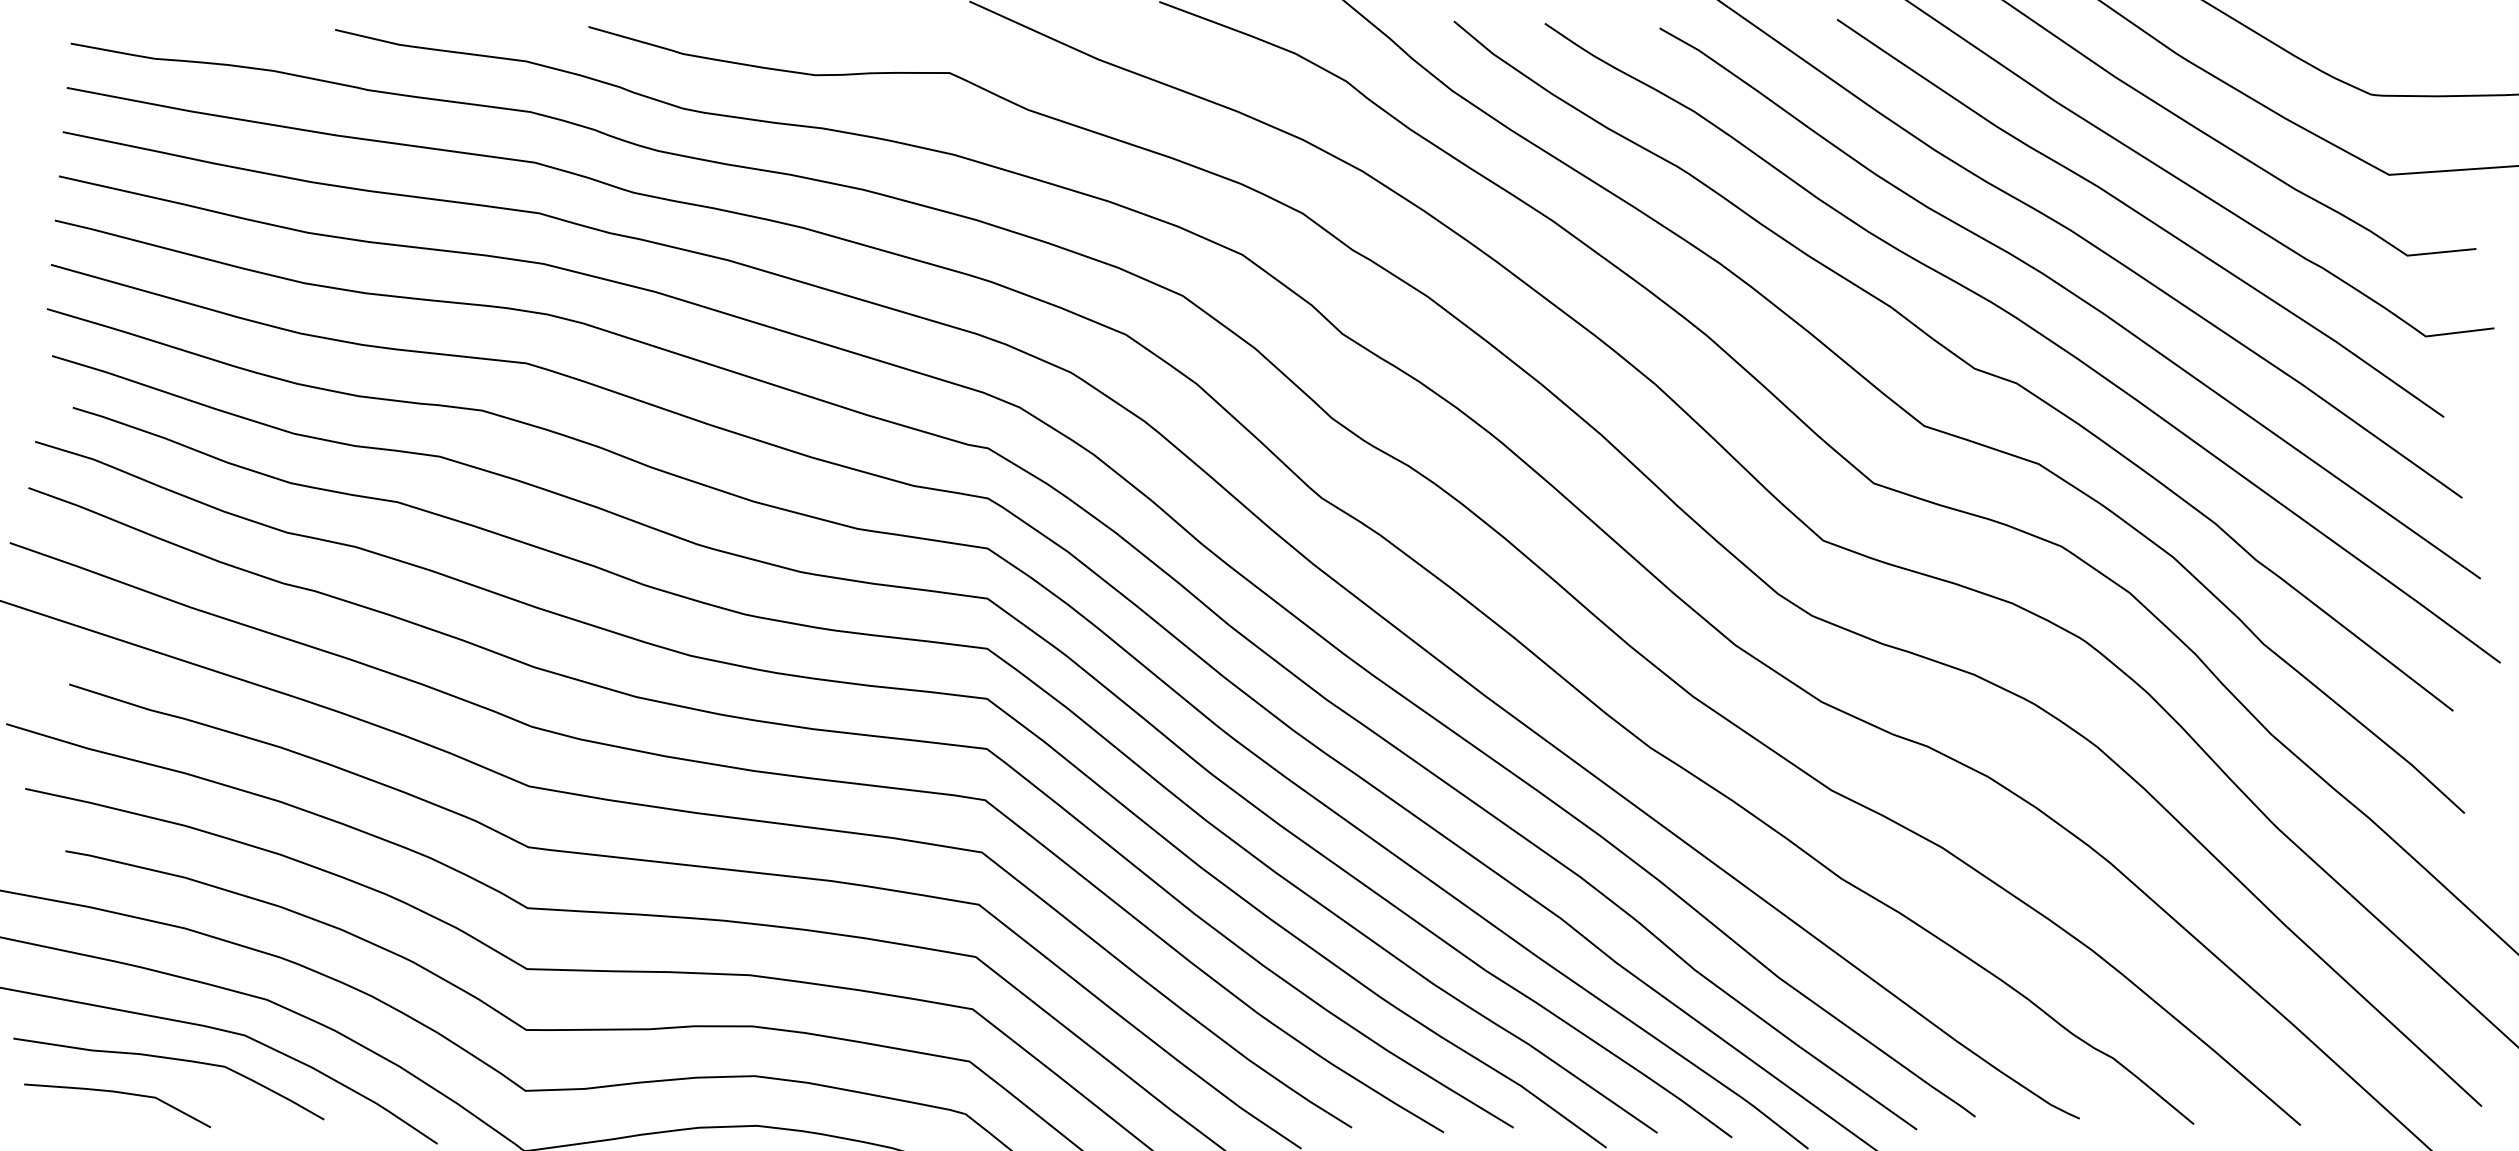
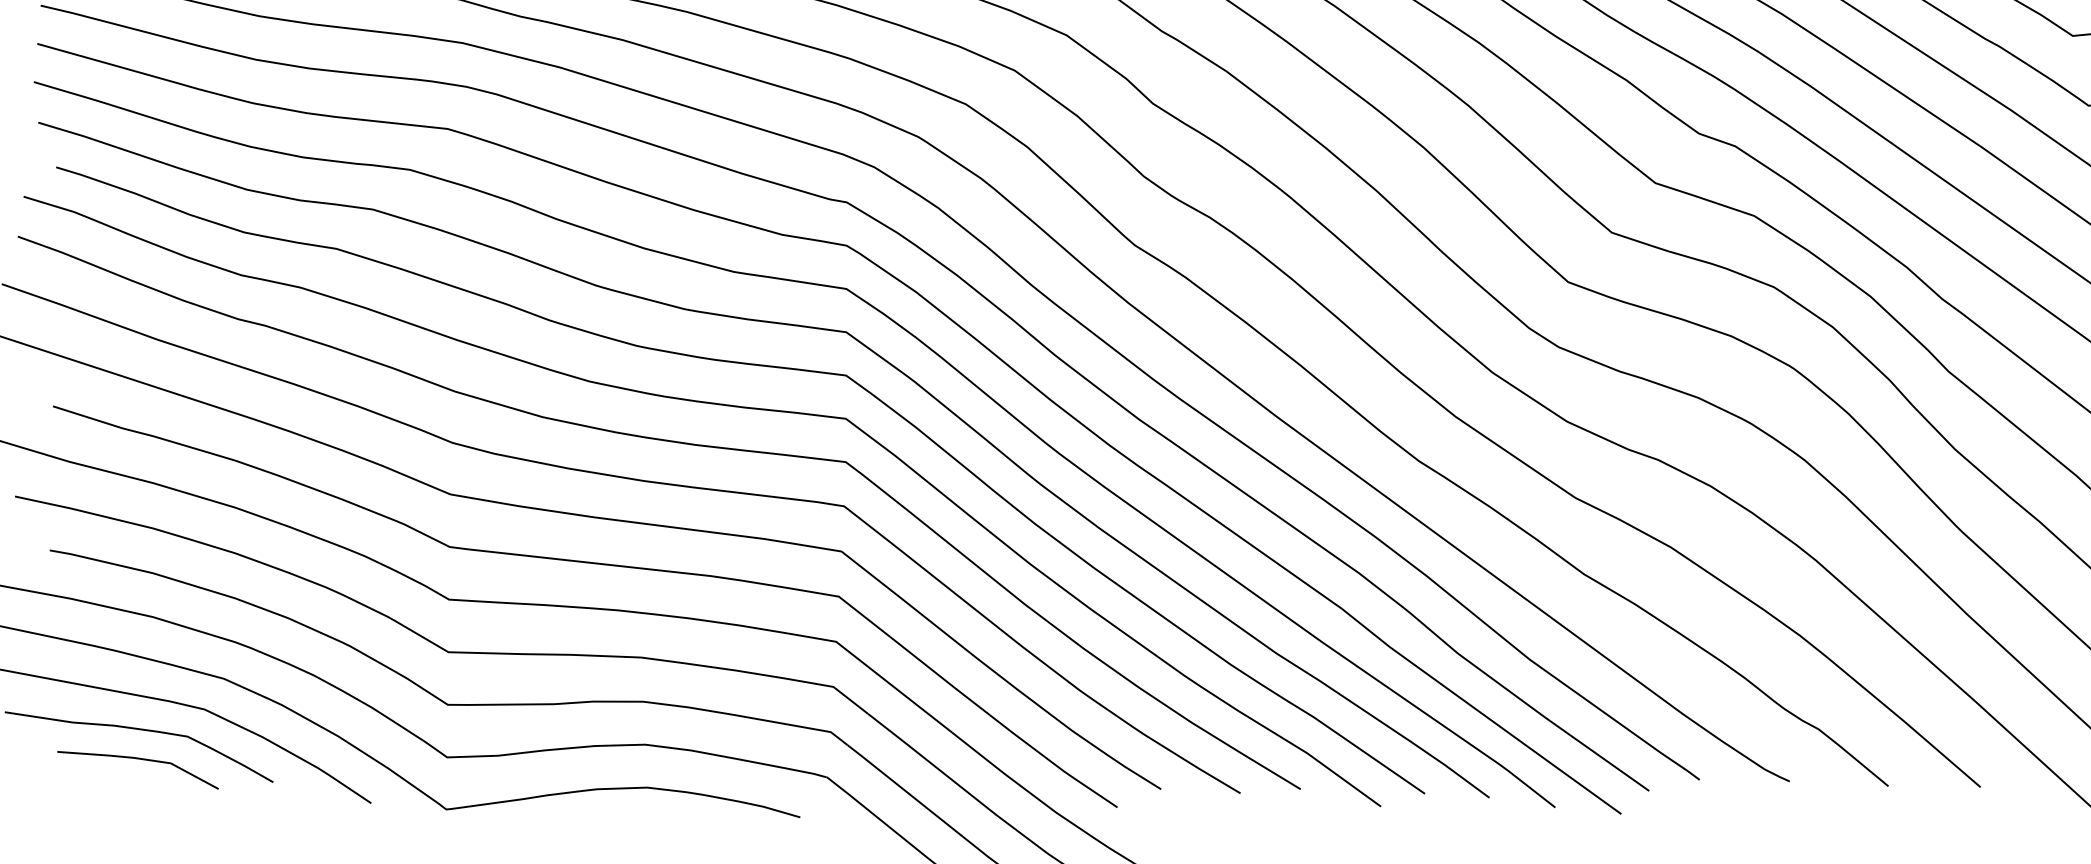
line: (118, 1093) -> (138, 759), moved

